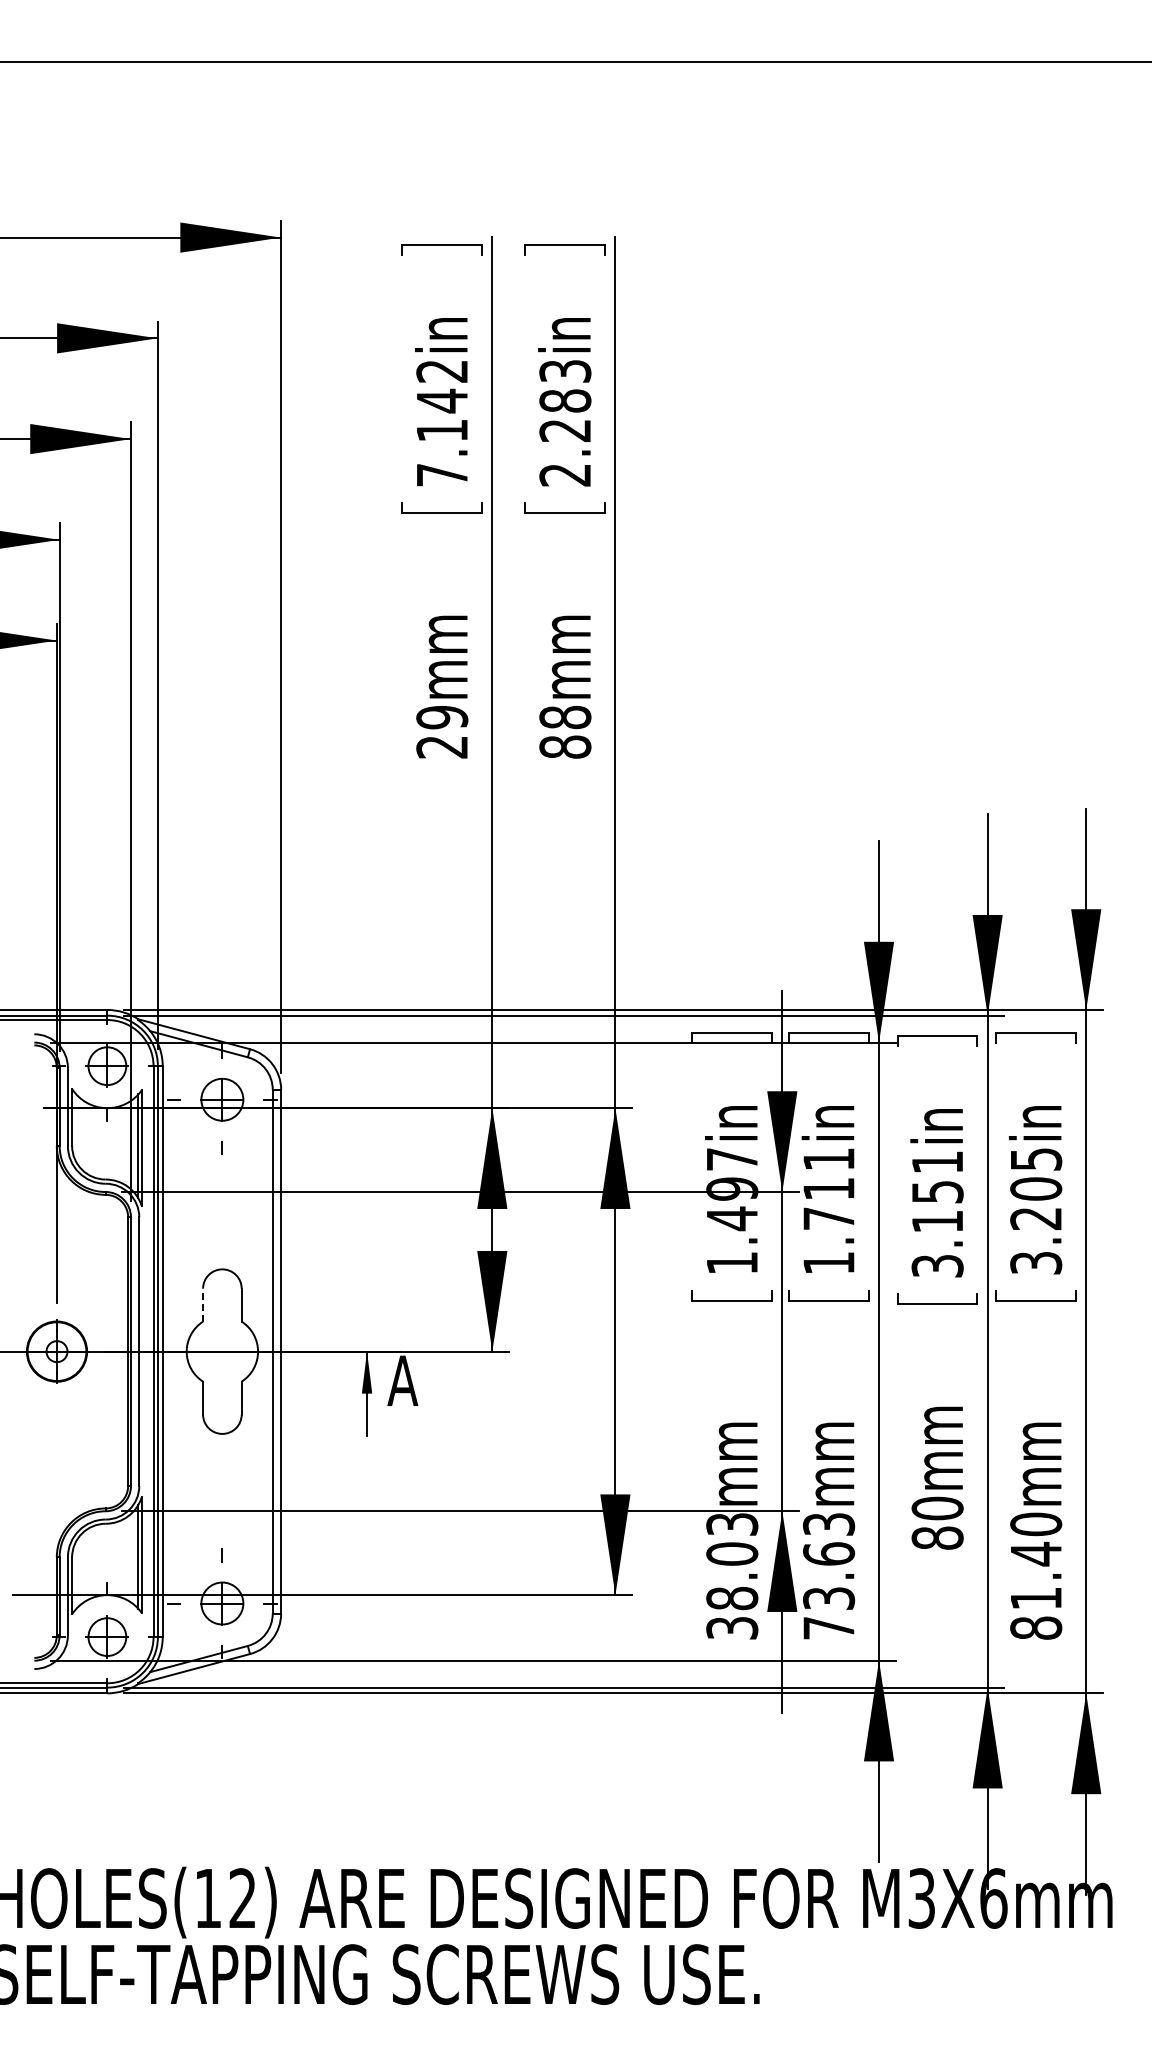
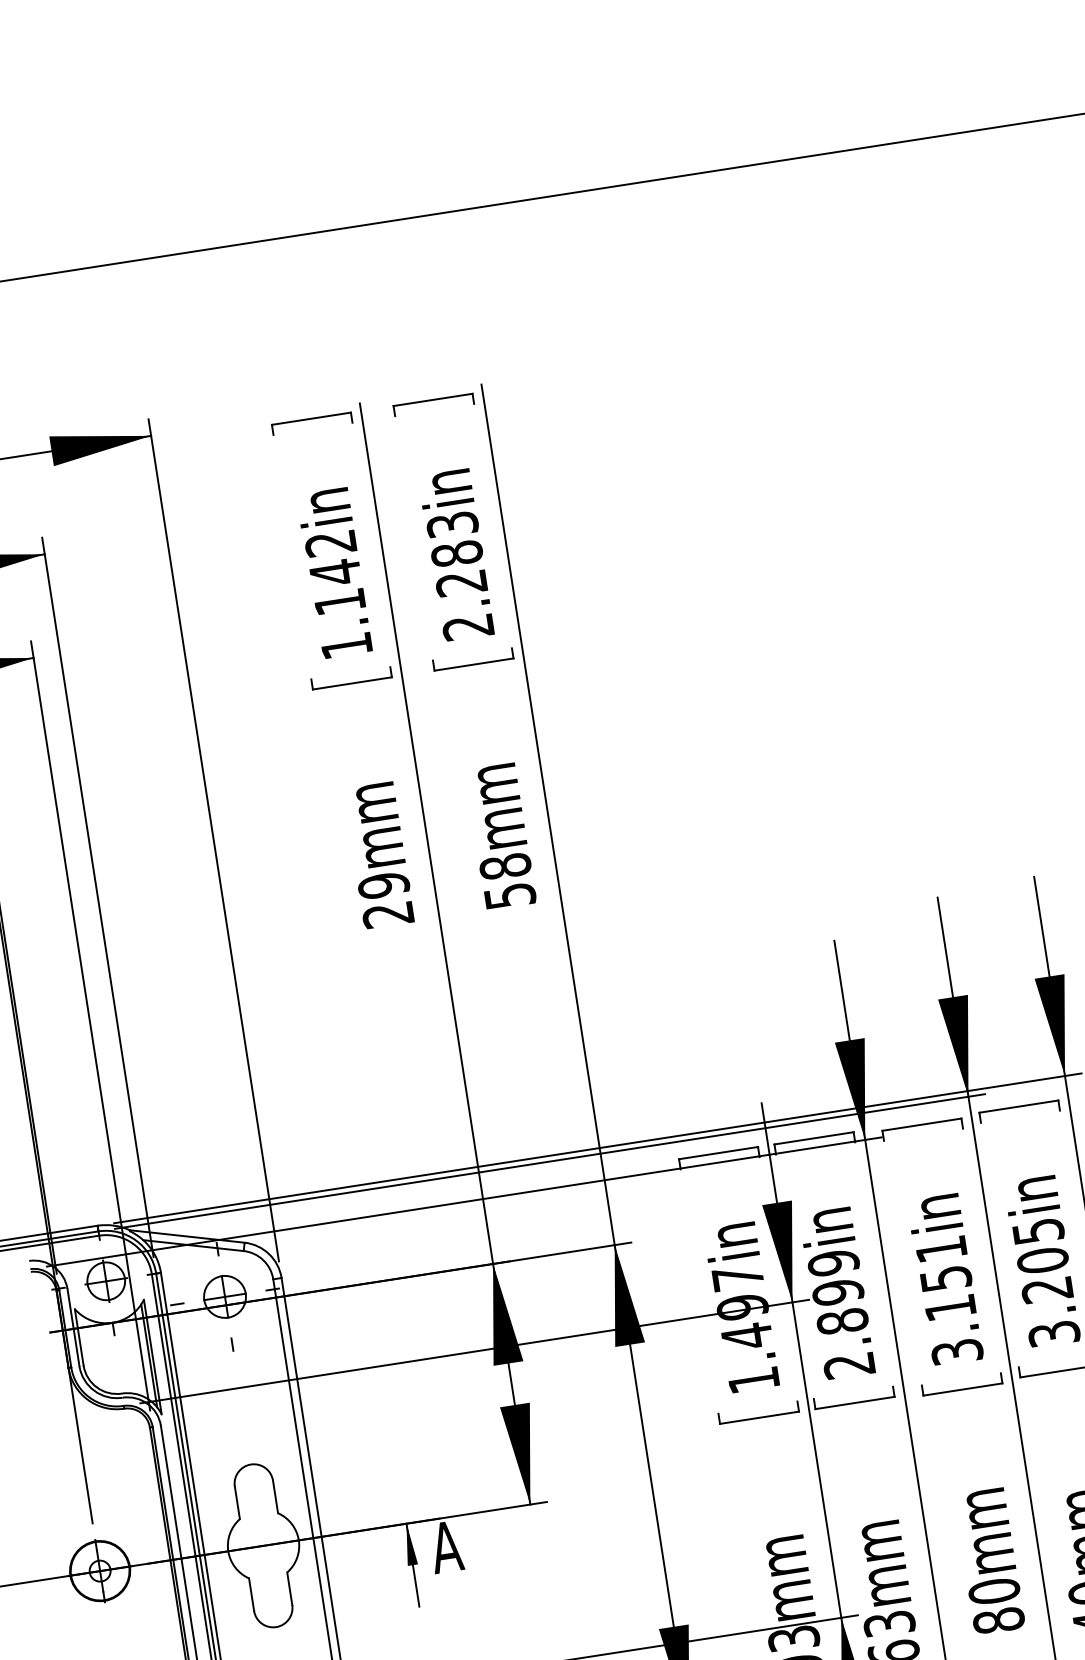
text: (442, 475) -> (347, 646), 7.142in -> 1.142in
text: (565, 746) -> (510, 895), 88mm -> 58mm
text: (829, 1210) -> (841, 1313), 1.711in -> 2.899in
line: (203, 1304) -> (237, 1502), dashed -> solid

